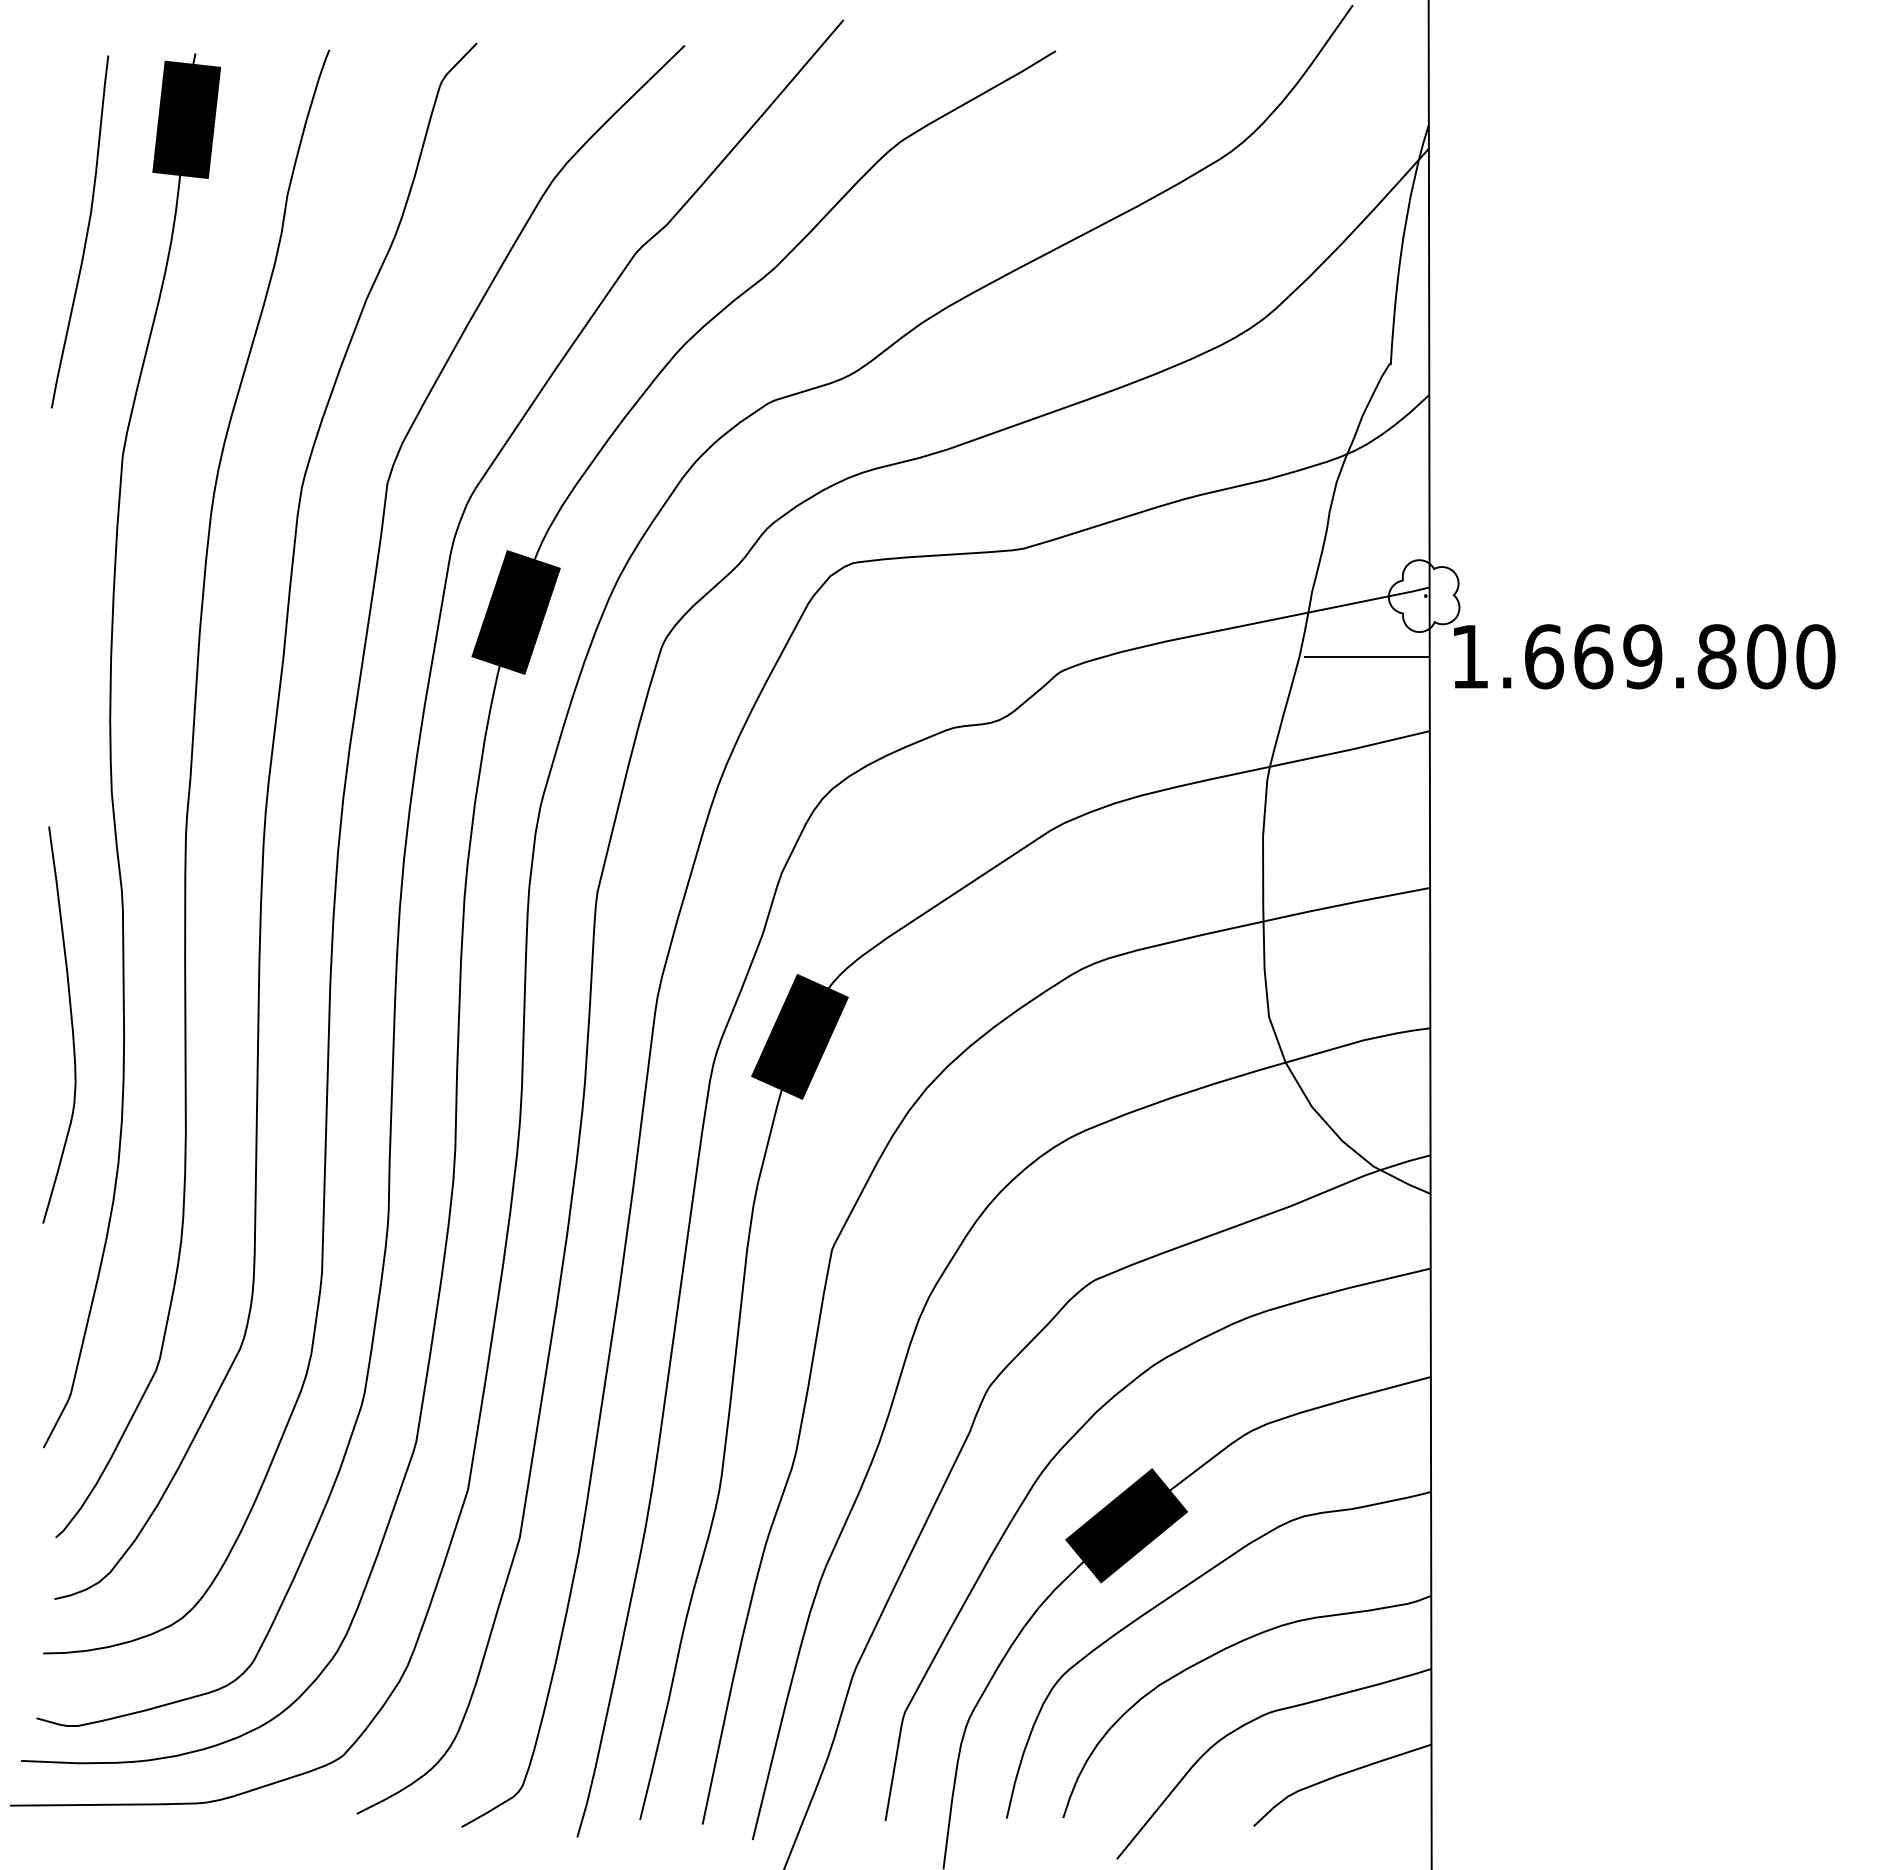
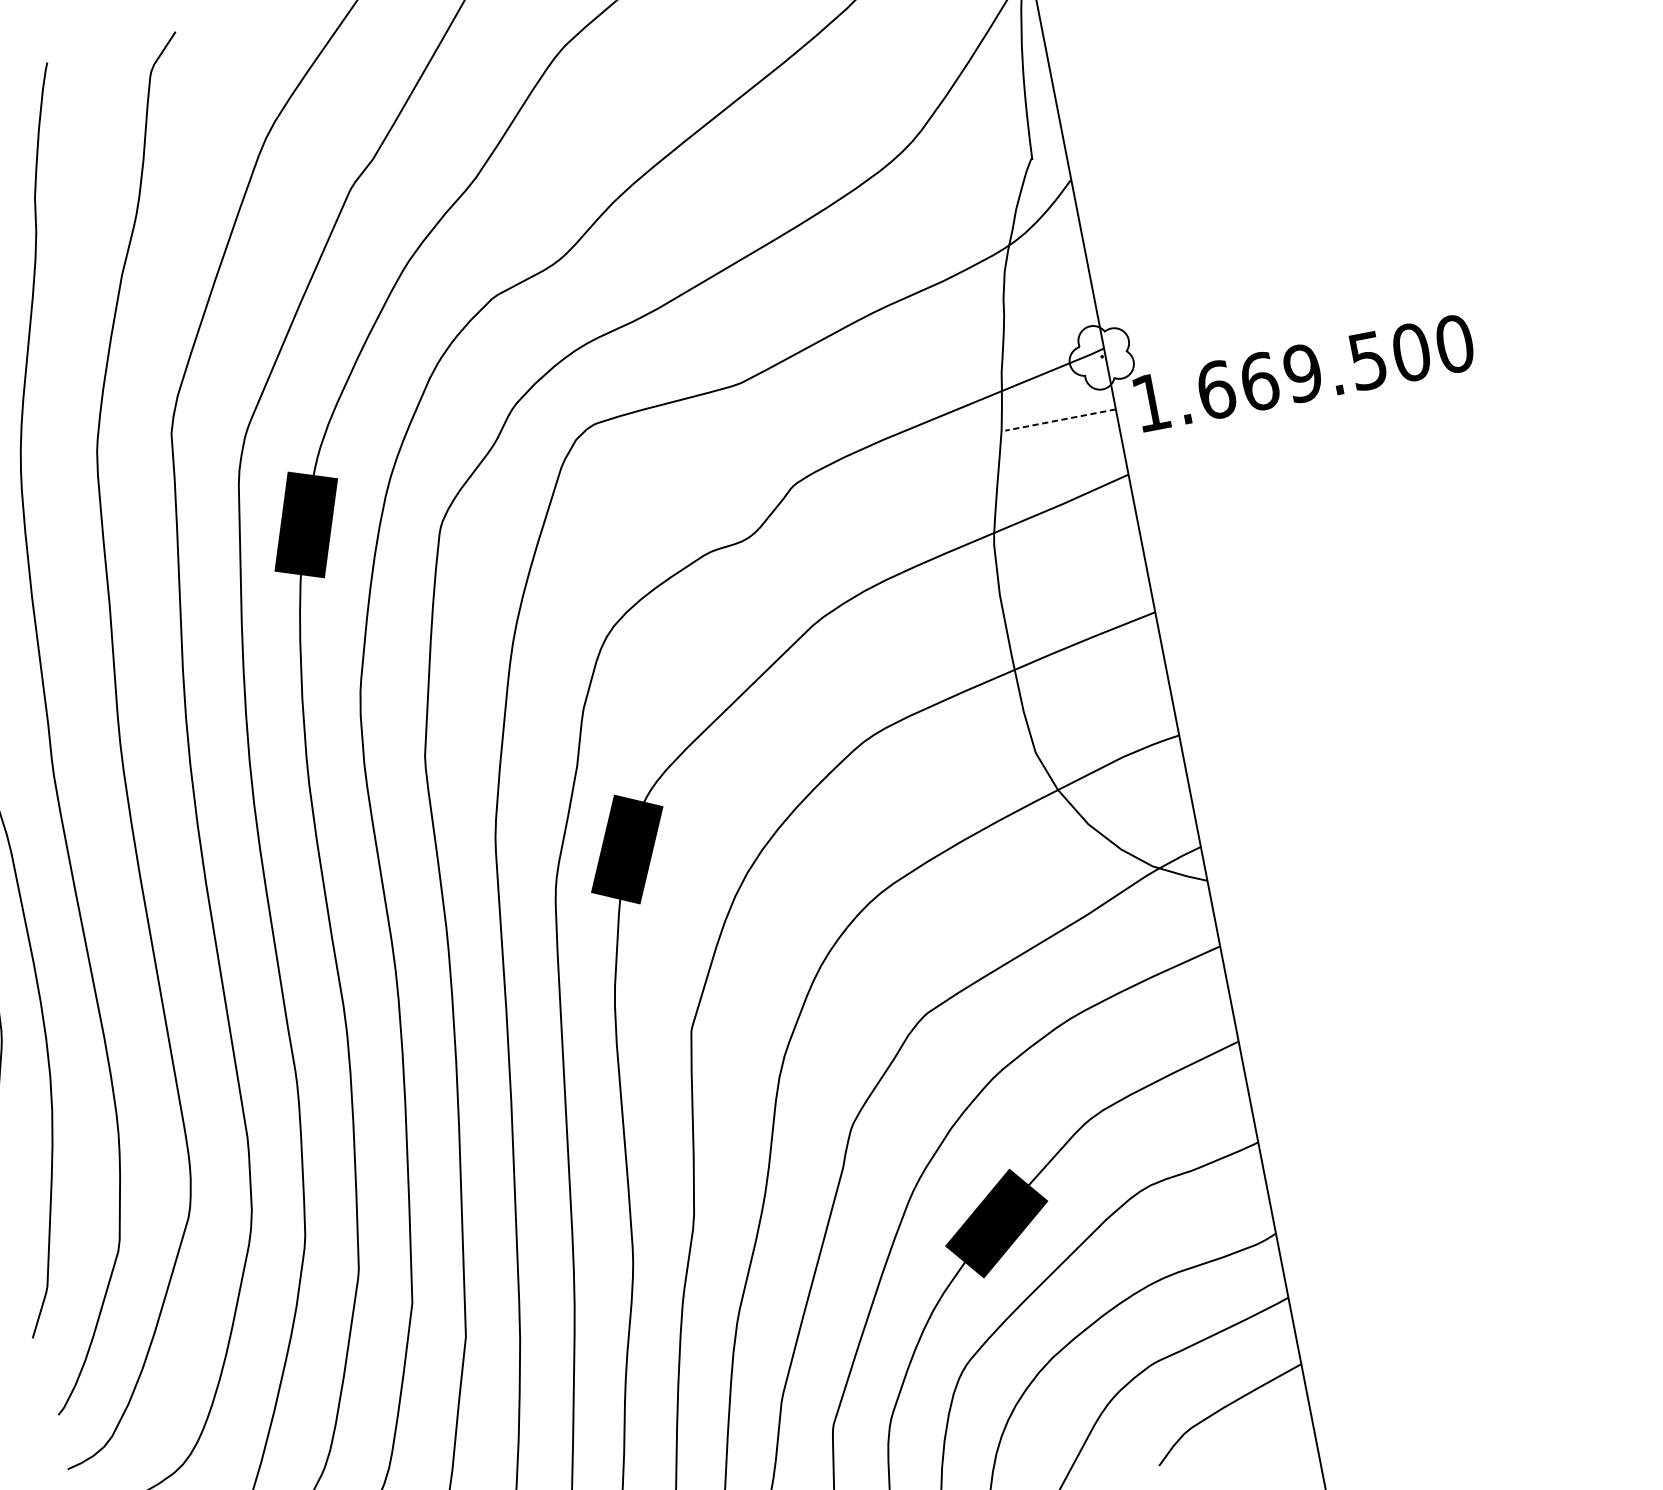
line: (1366, 656) -> (1060, 419), solid -> dashed
text: (1716, 656) -> (1367, 360), 1.669.800 -> 1.669.500

